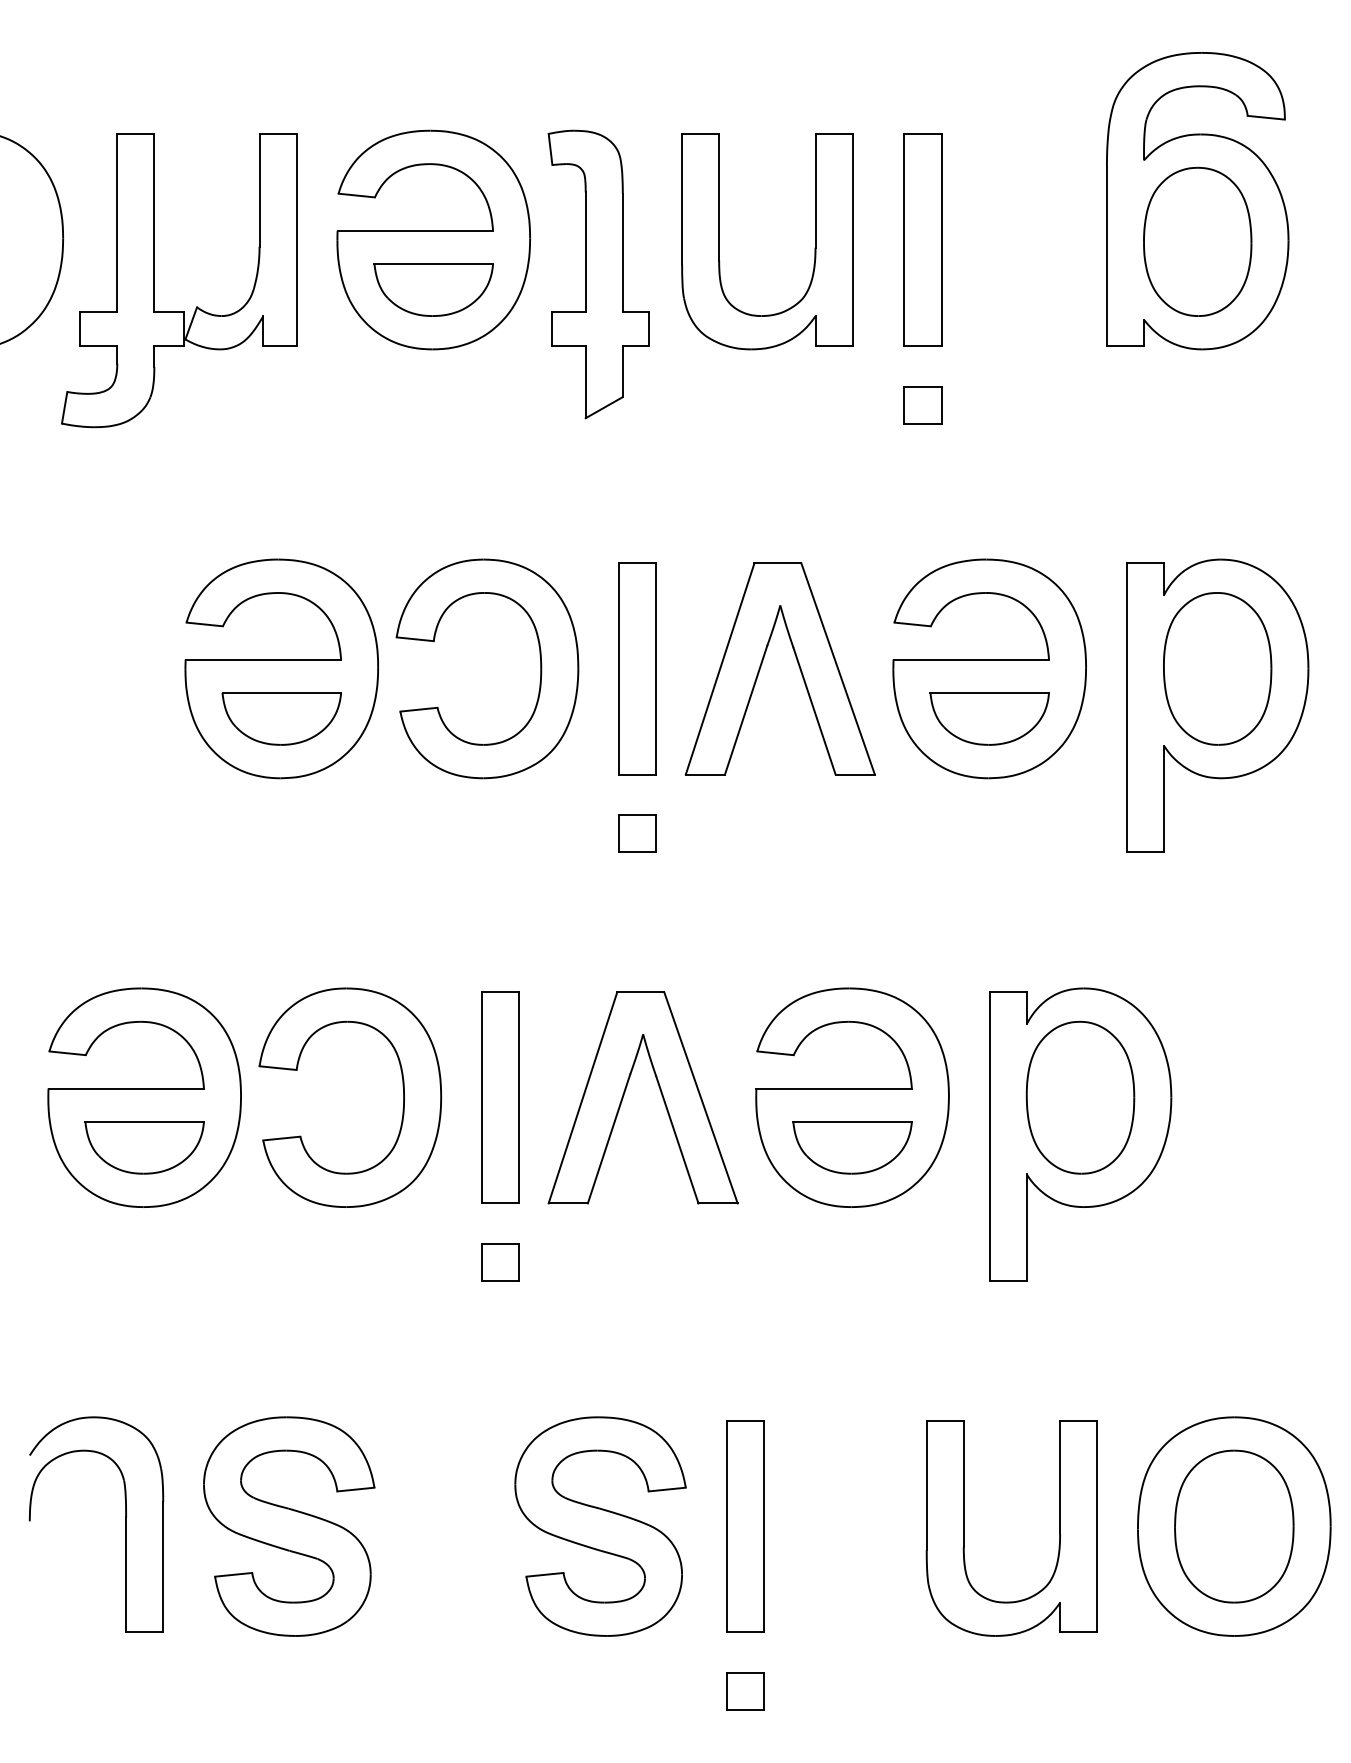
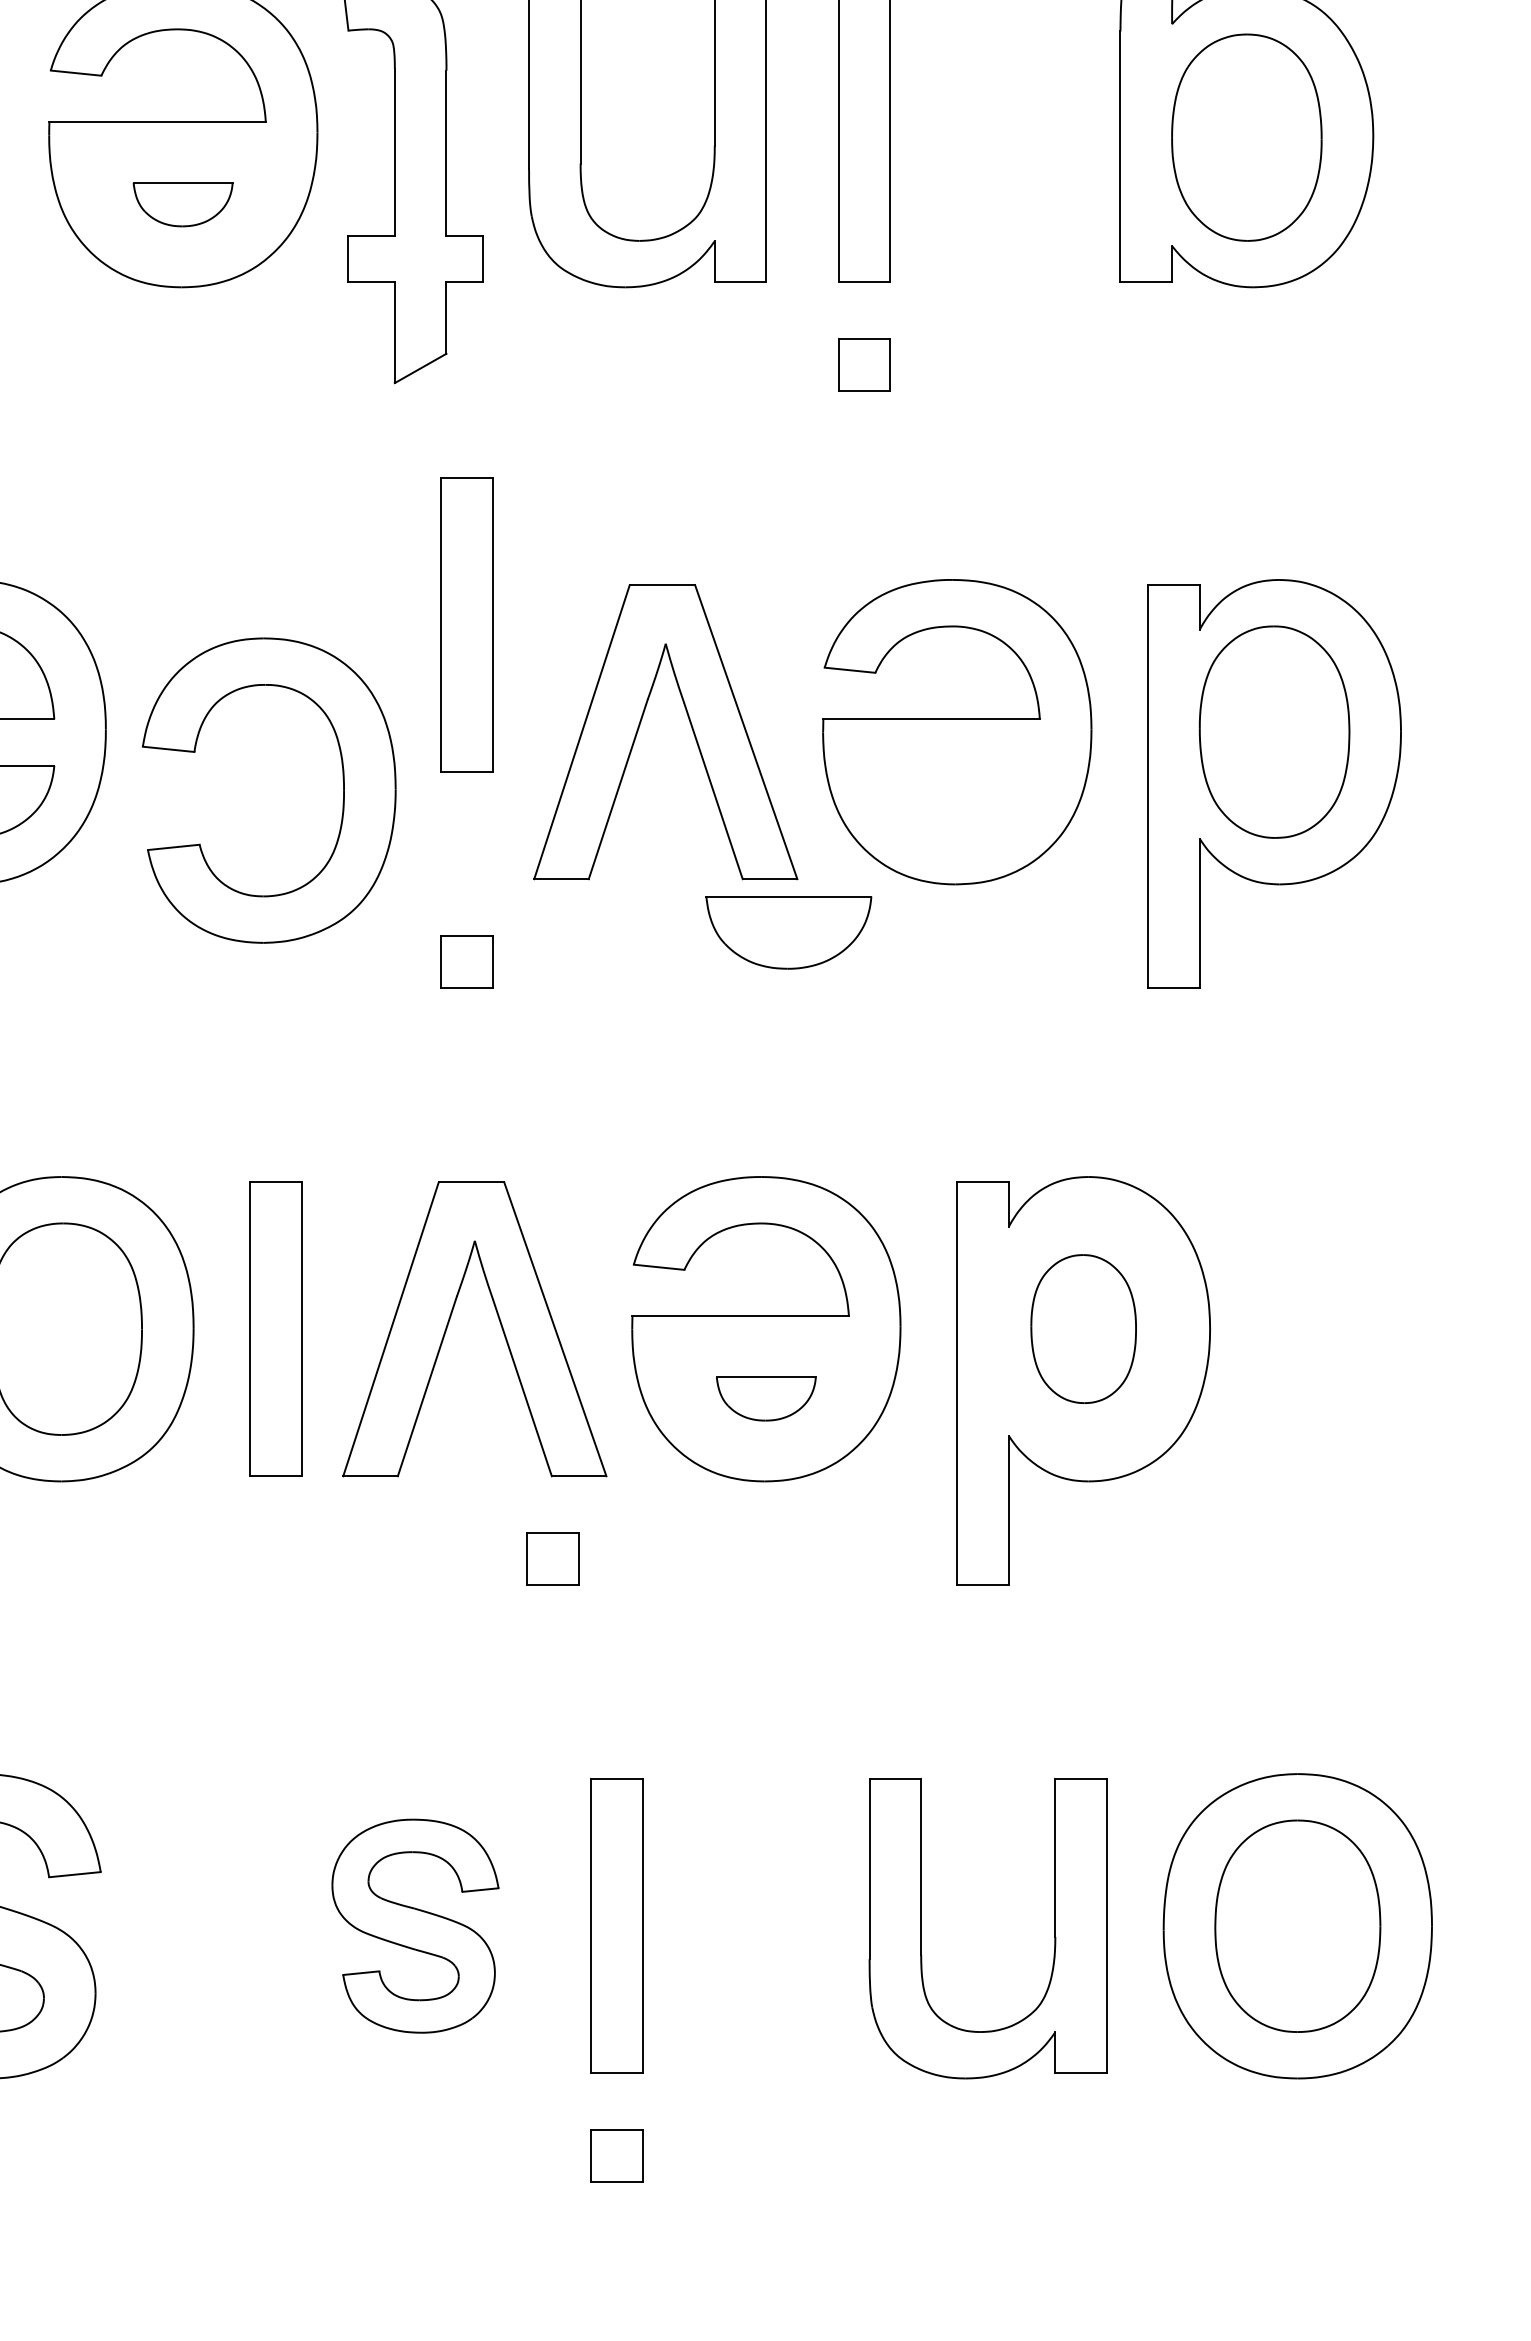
part: (433, 289) -> (182, 203), size x0.6
part: (540, 668) -> (343, 790), moved
part: (637, 668) -> (466, 624), moved
part: (989, 718) -> (788, 932), moved
part: (1080, 1097) -> (1083, 1328), size x0.7
part: (852, 1147) -> (766, 1398), size x0.6
part: (500, 1262) -> (553, 1558), moved
part: (600, 1526) -> (415, 1926), size x0.7

